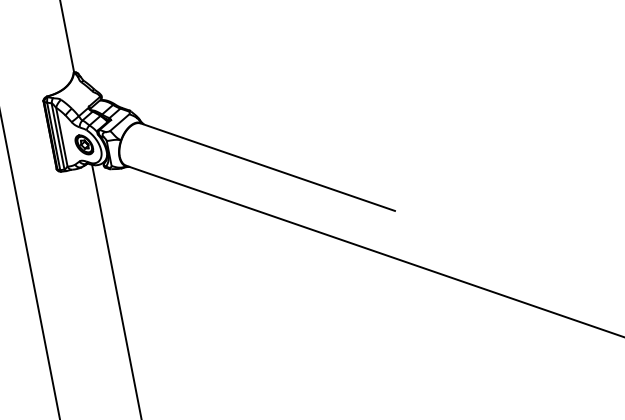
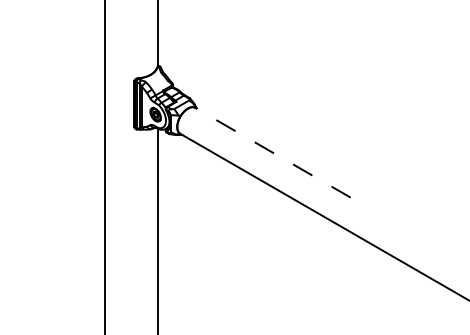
line: (268, 166) -> (273, 152), solid -> dashed

